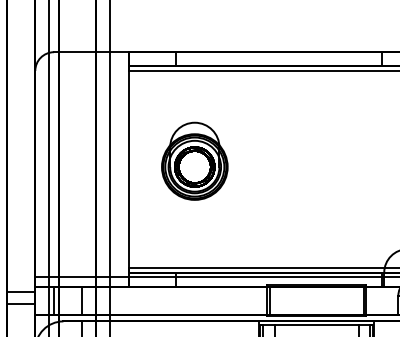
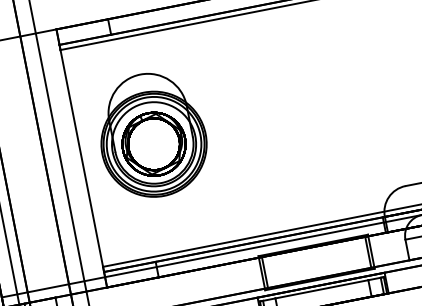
part: (194, 161) -> (152, 135), size x1.43

